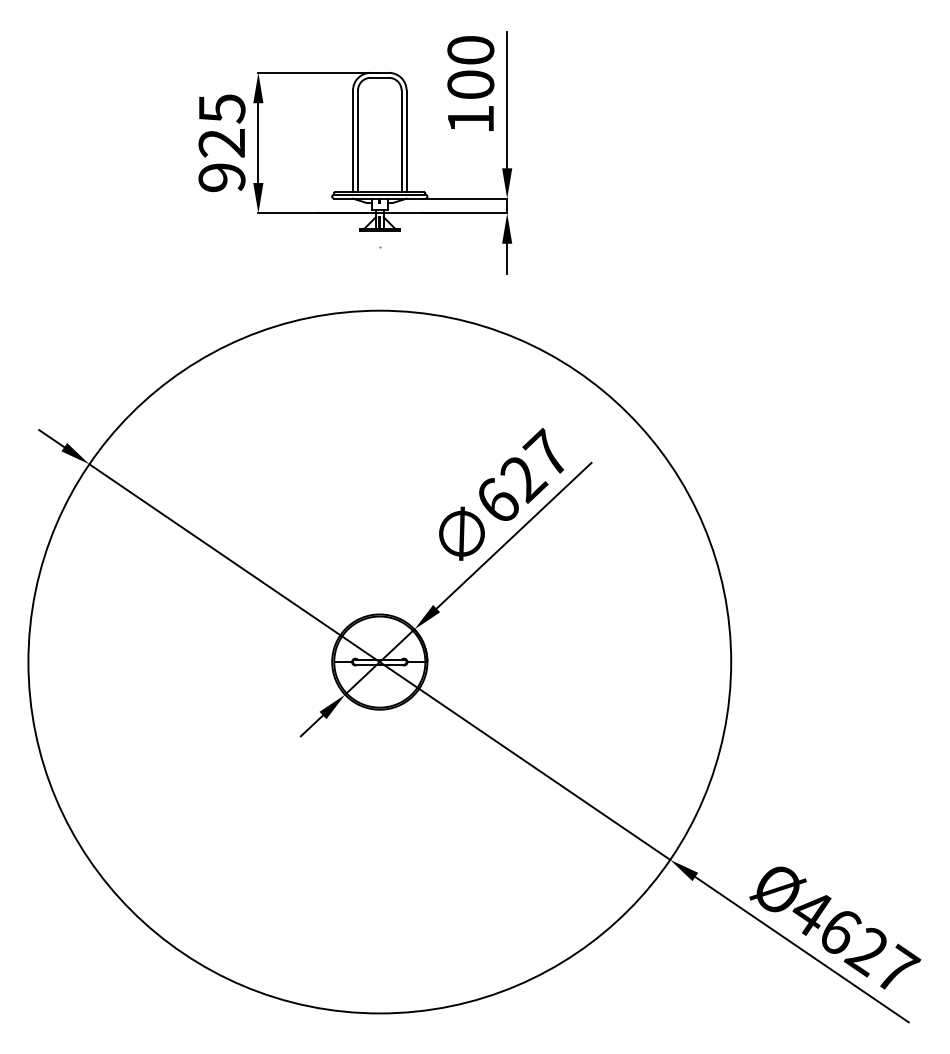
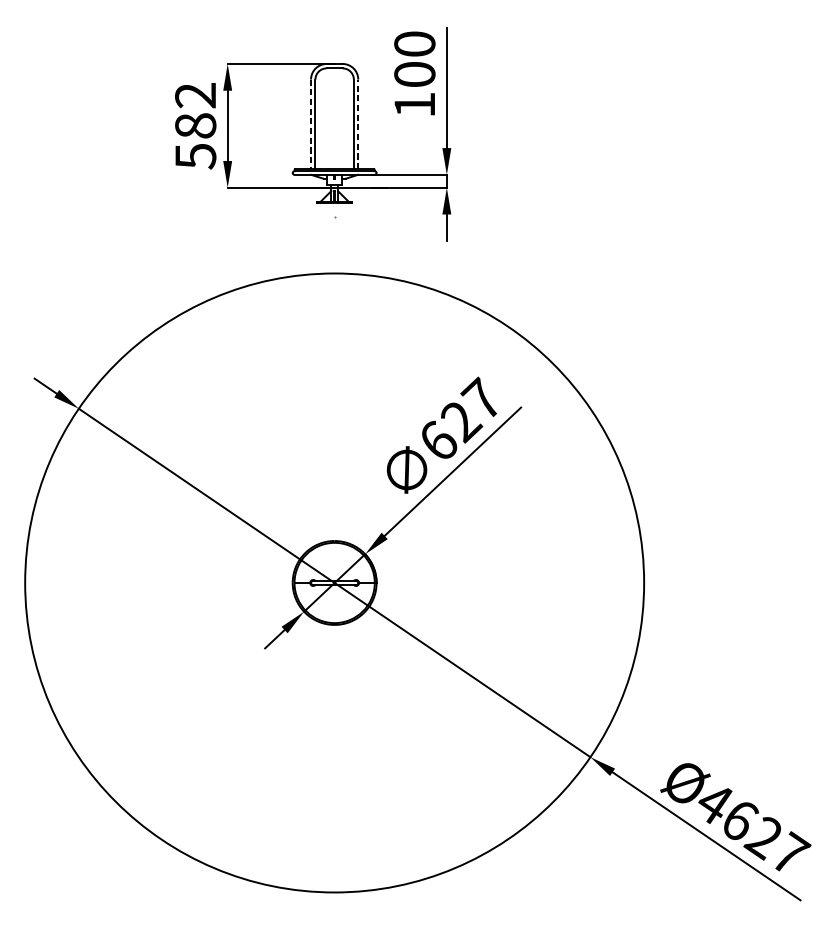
line: (353, 141) -> (311, 124), solid -> dashed
line: (406, 141) -> (358, 124), solid -> dashed
text: (221, 143) -> (195, 126), 925 -> 582

